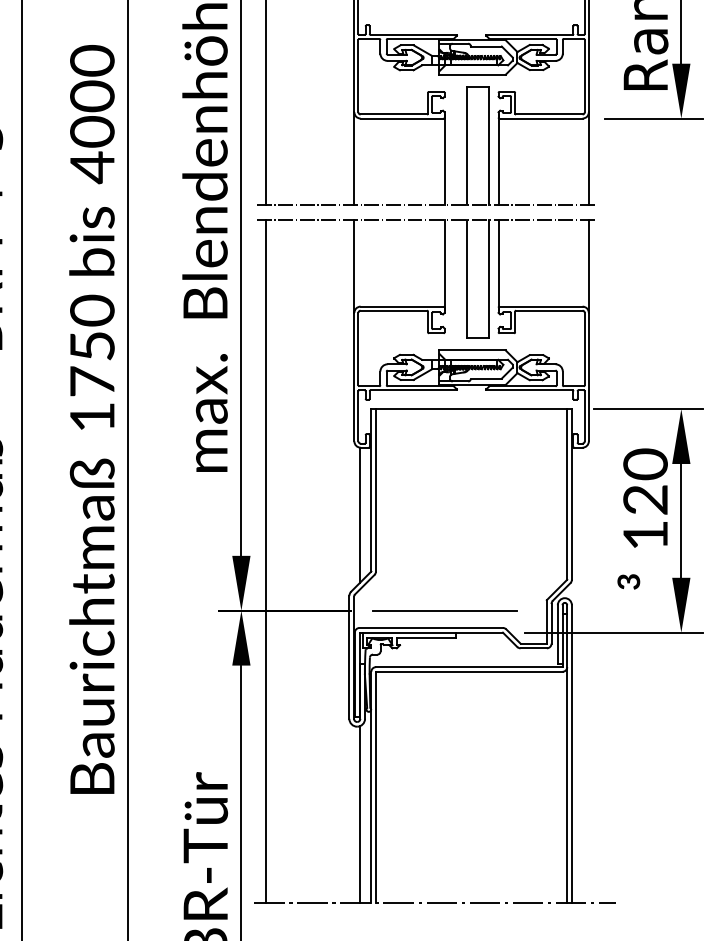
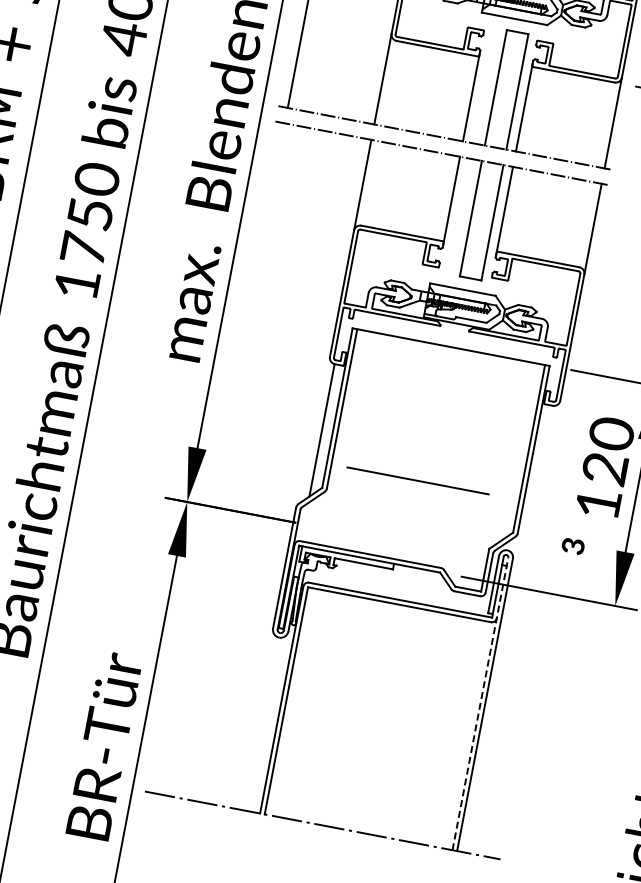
line: (266, 561) -> (221, 458), removed
line: (444, 610) -> (417, 480), moved
line: (567, 754) -> (480, 704), solid -> dashed
line: (360, 814) -> (266, 724), removed

